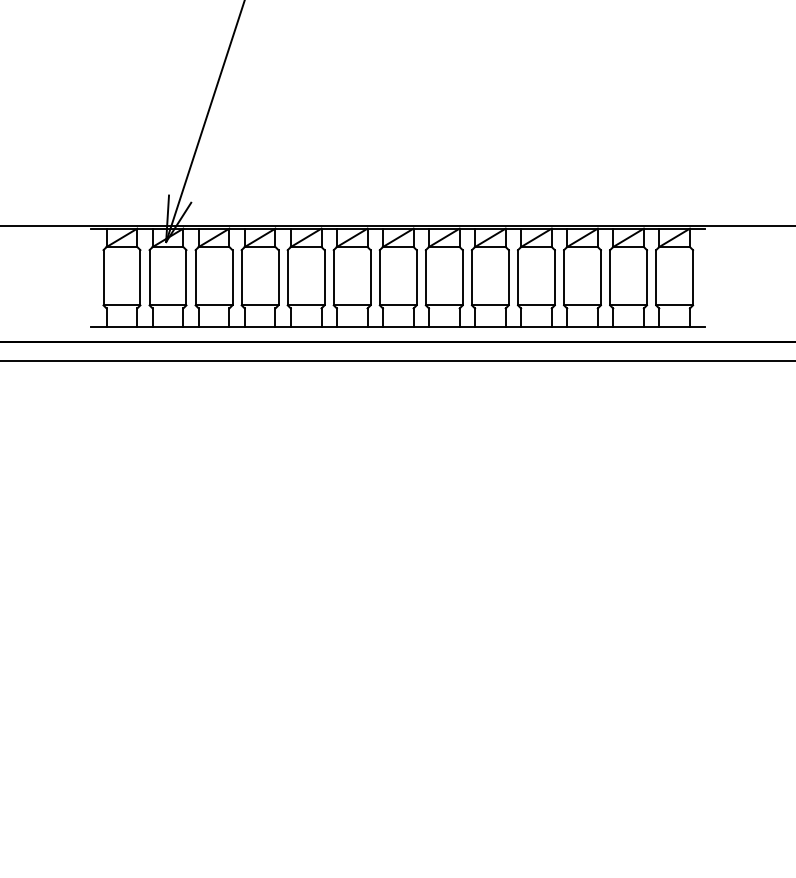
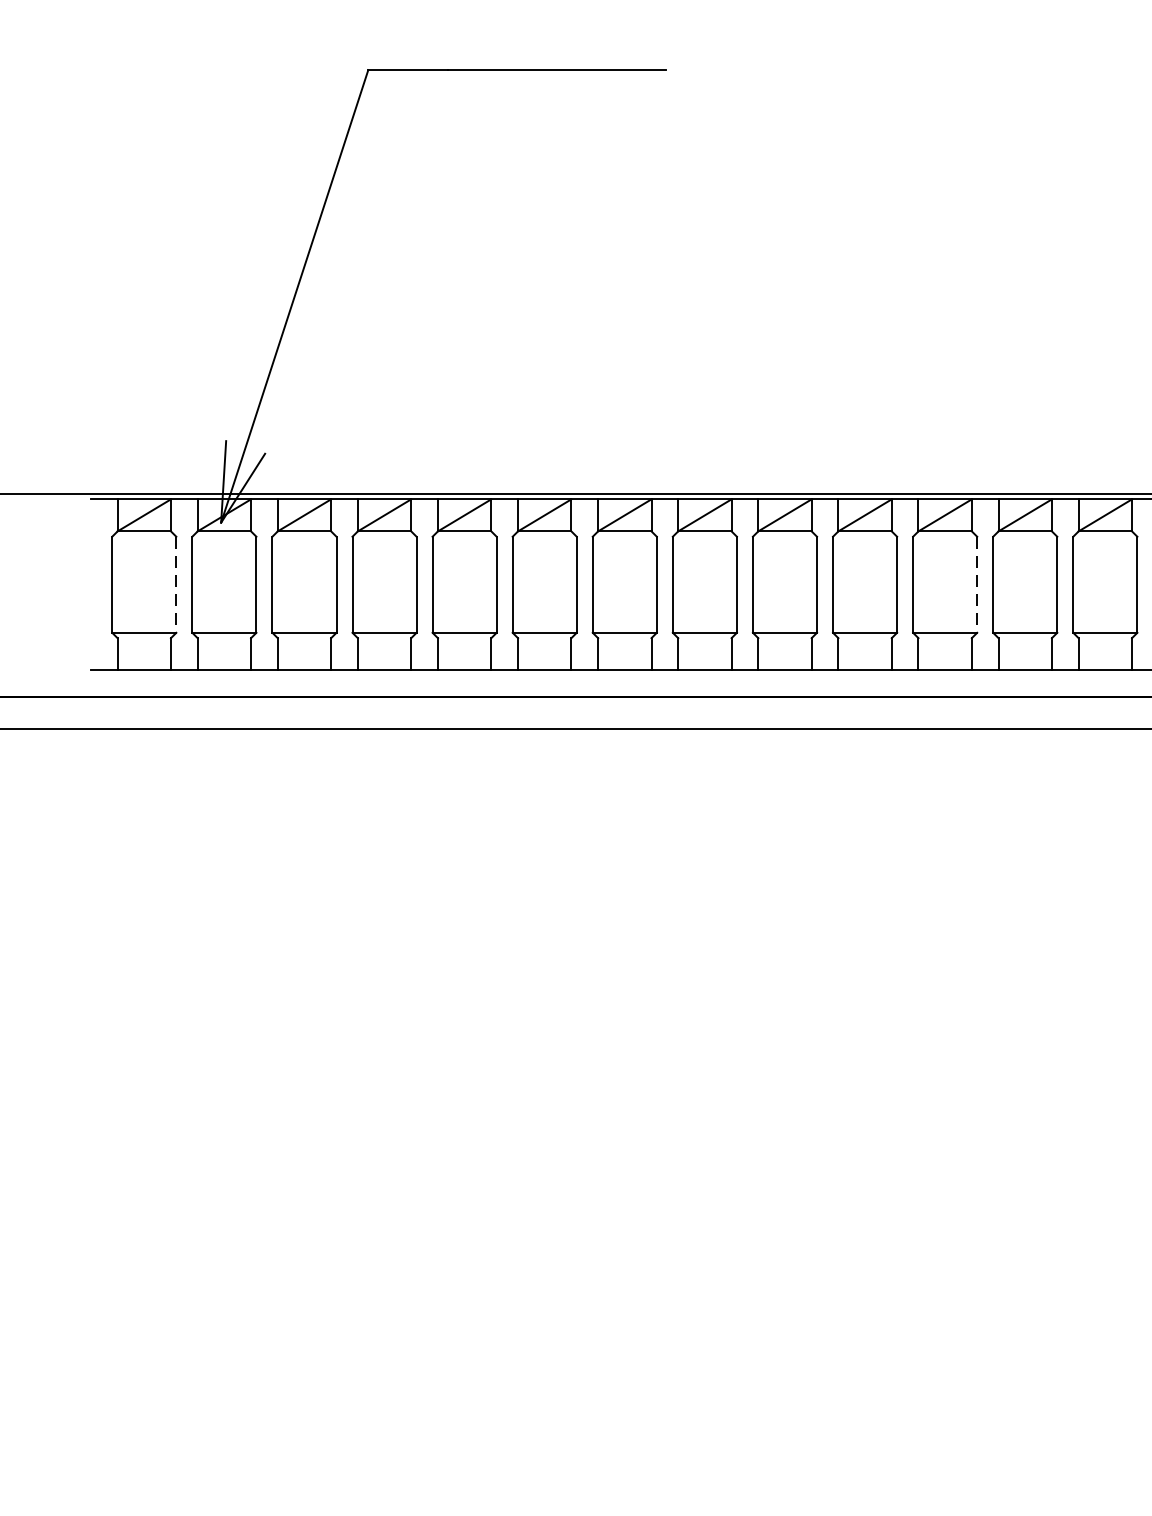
line: (140, 277) -> (176, 584), solid -> dashed
line: (600, 277) -> (976, 584), solid -> dashed

